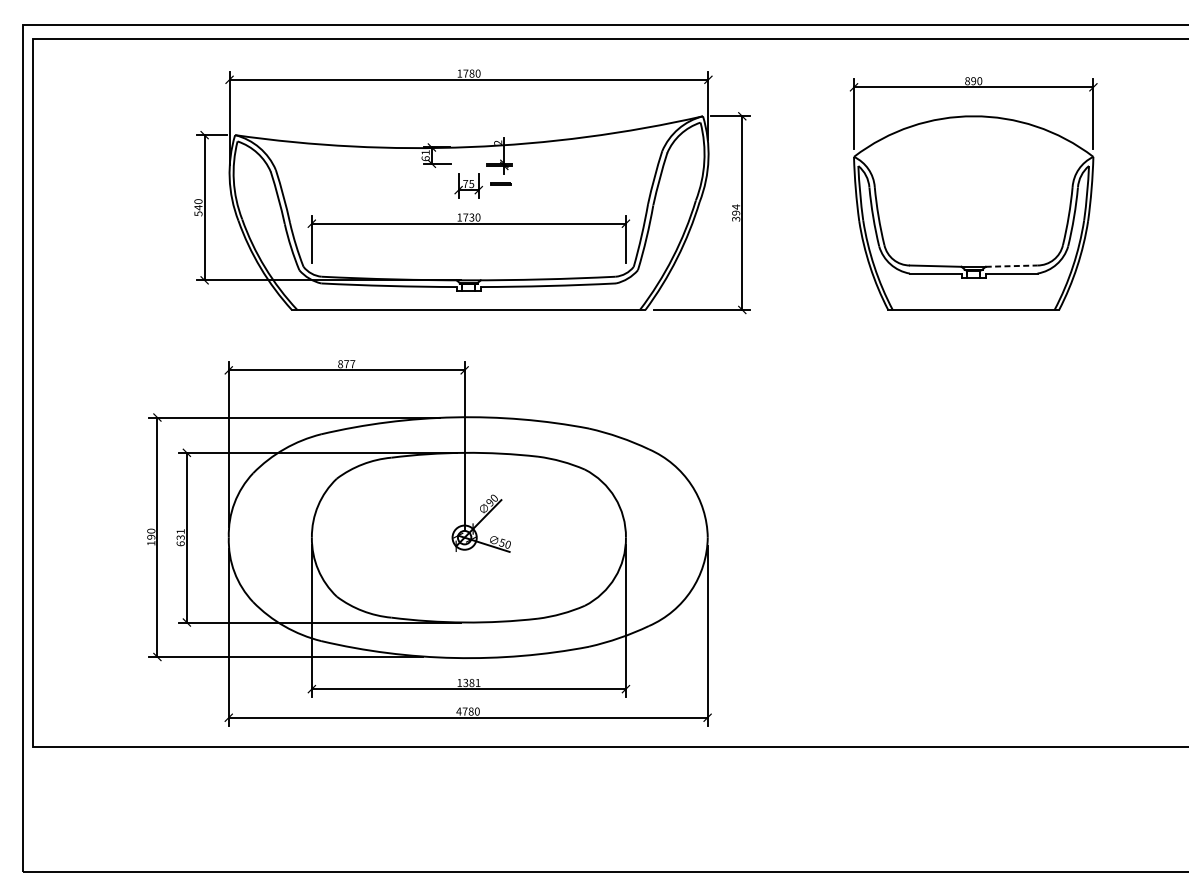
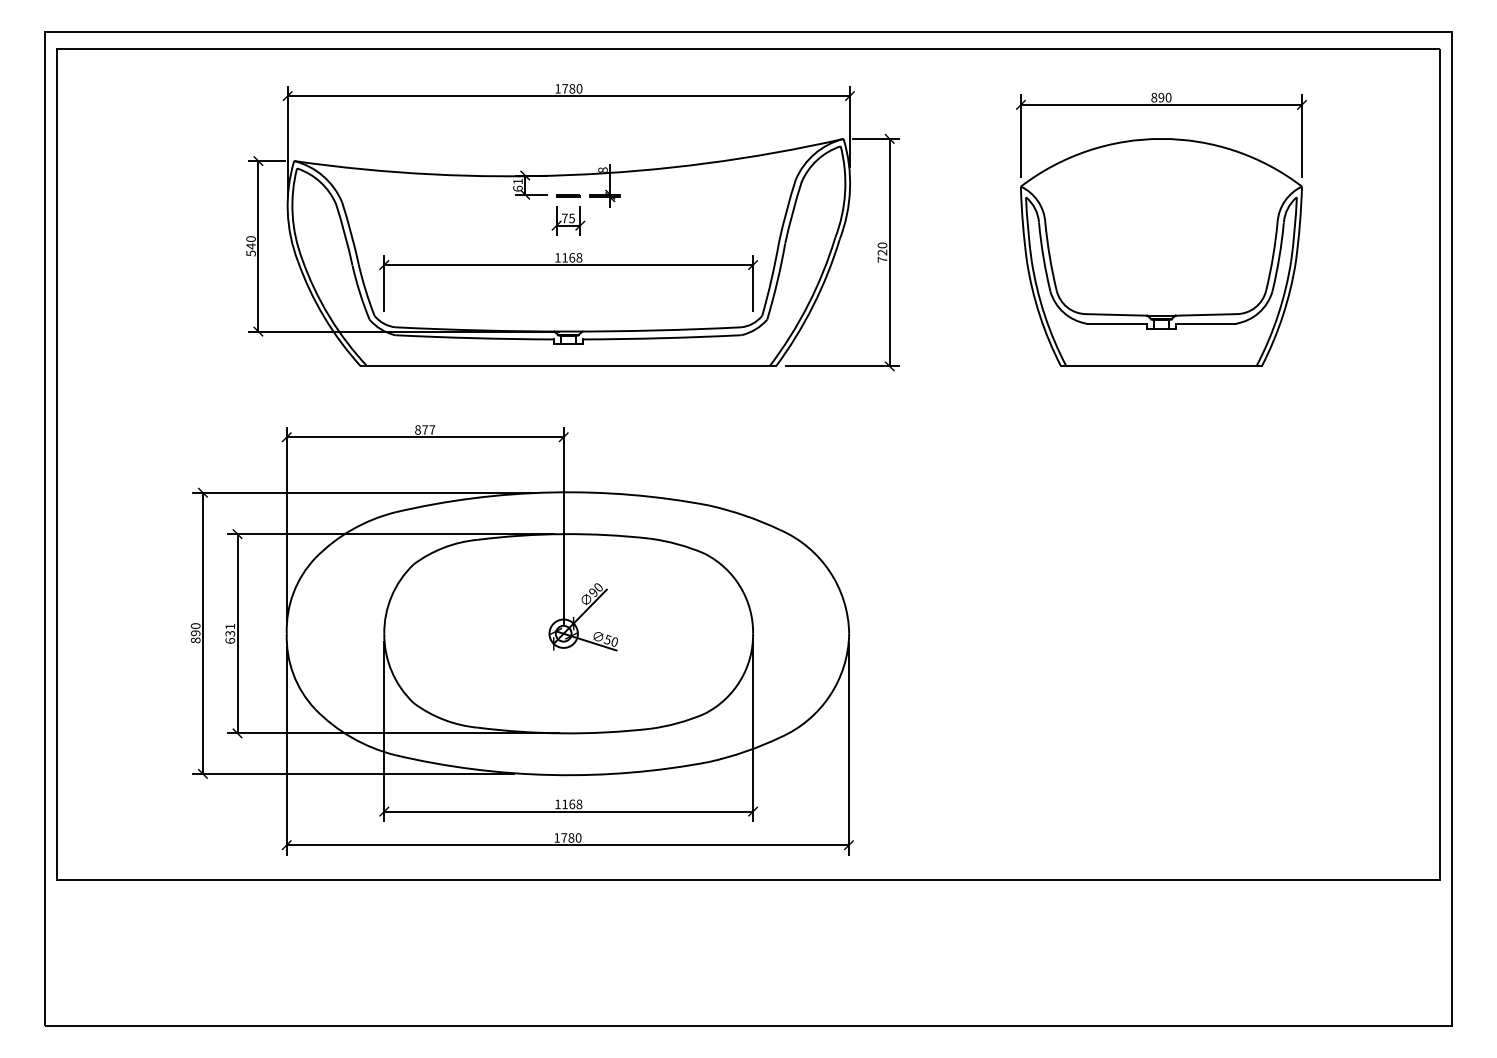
text: (497, 142) -> (602, 169), 2 -> 8
line: (501, 183) -> (568, 195), moved
text: (736, 213) -> (882, 252), 394 -> 720
text: (472, 217) -> (572, 257), 1730 -> 1168
line: (1012, 265) -> (1206, 314), dashed -> solid
text: (151, 543) -> (195, 640), 190 -> 890
text: (472, 683) -> (572, 804), 1381 -> 1168
text: (458, 711) -> (556, 837), 4780 -> 1780

